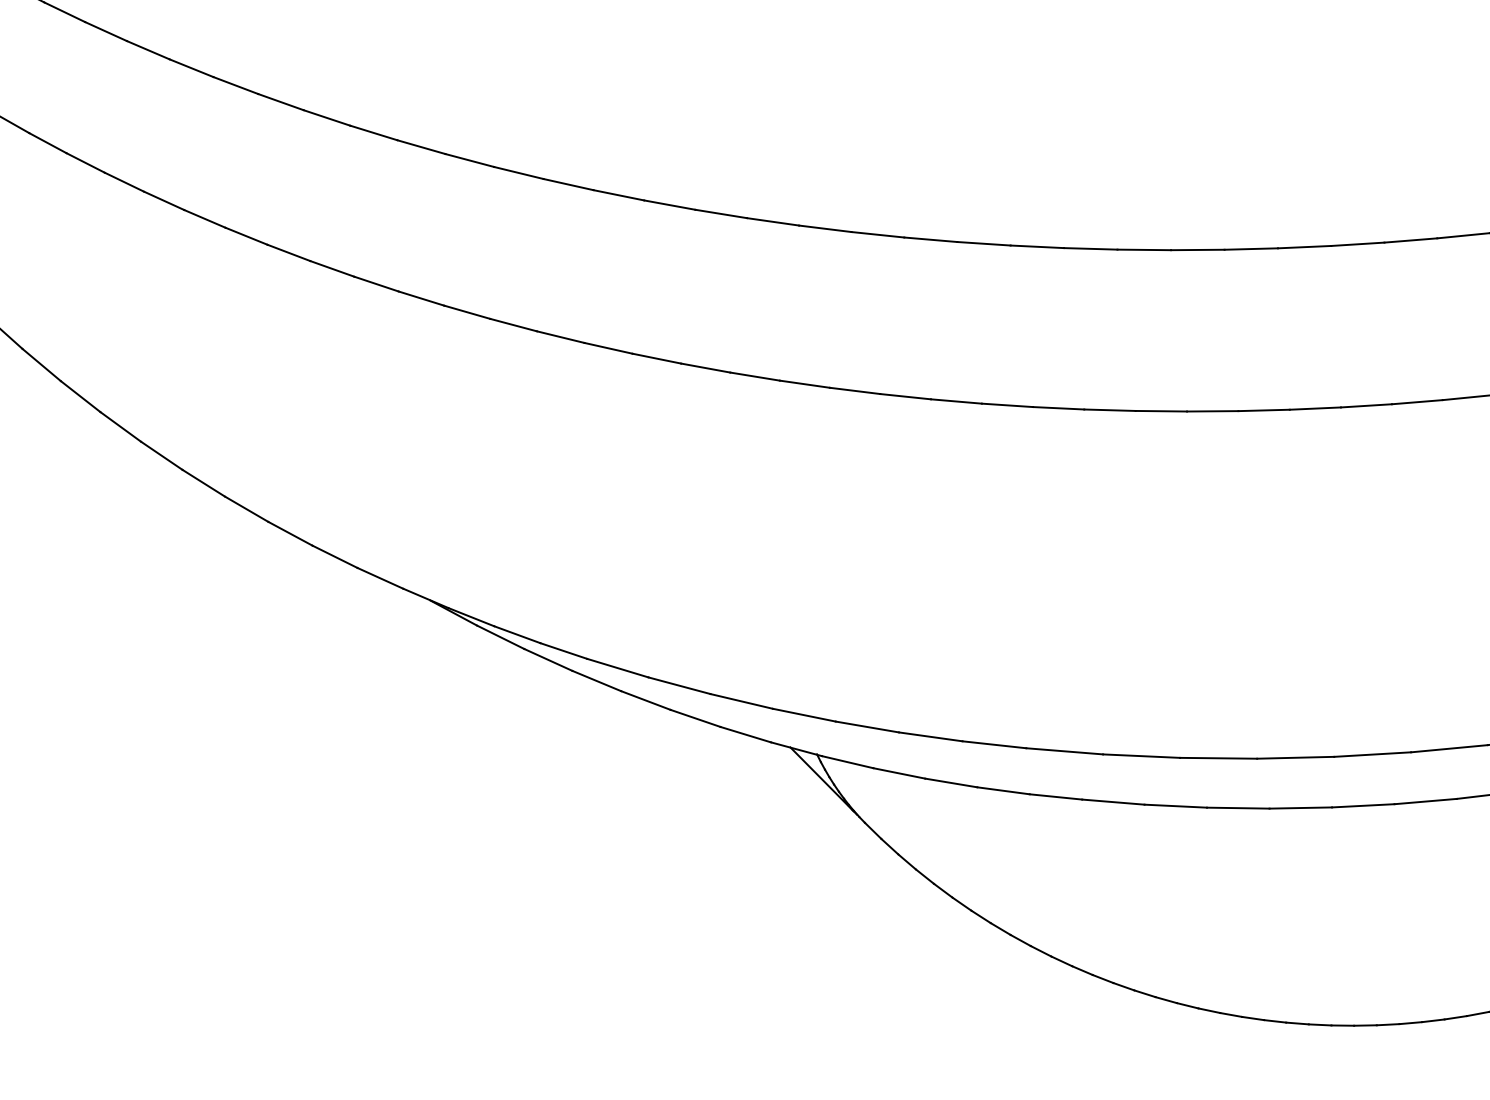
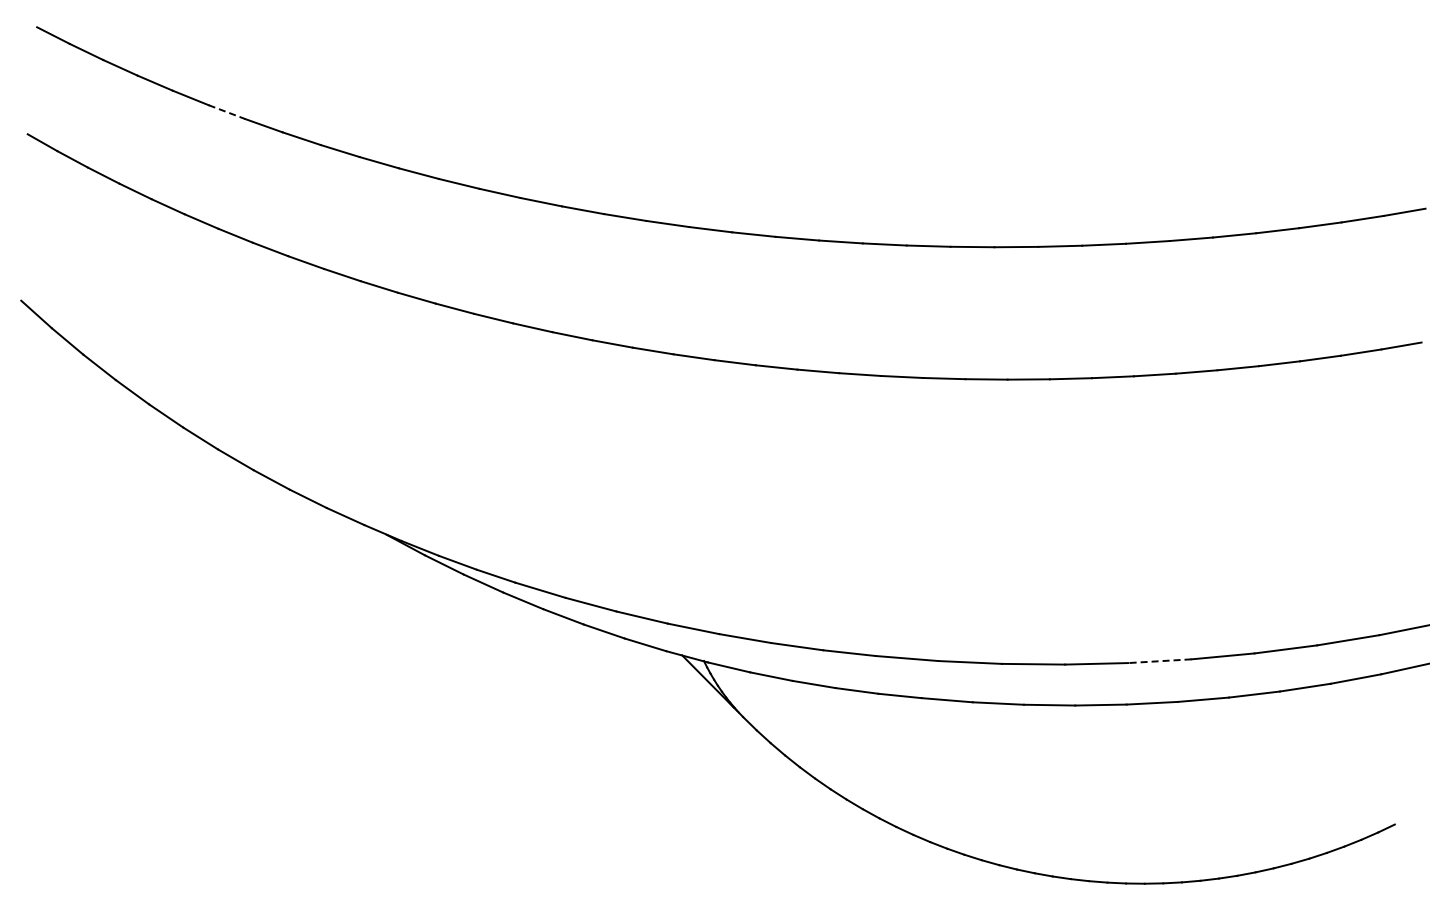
line: (236, 85) -> (227, 112), solid -> dashed
line: (1372, 754) -> (1159, 661), solid -> dashed

